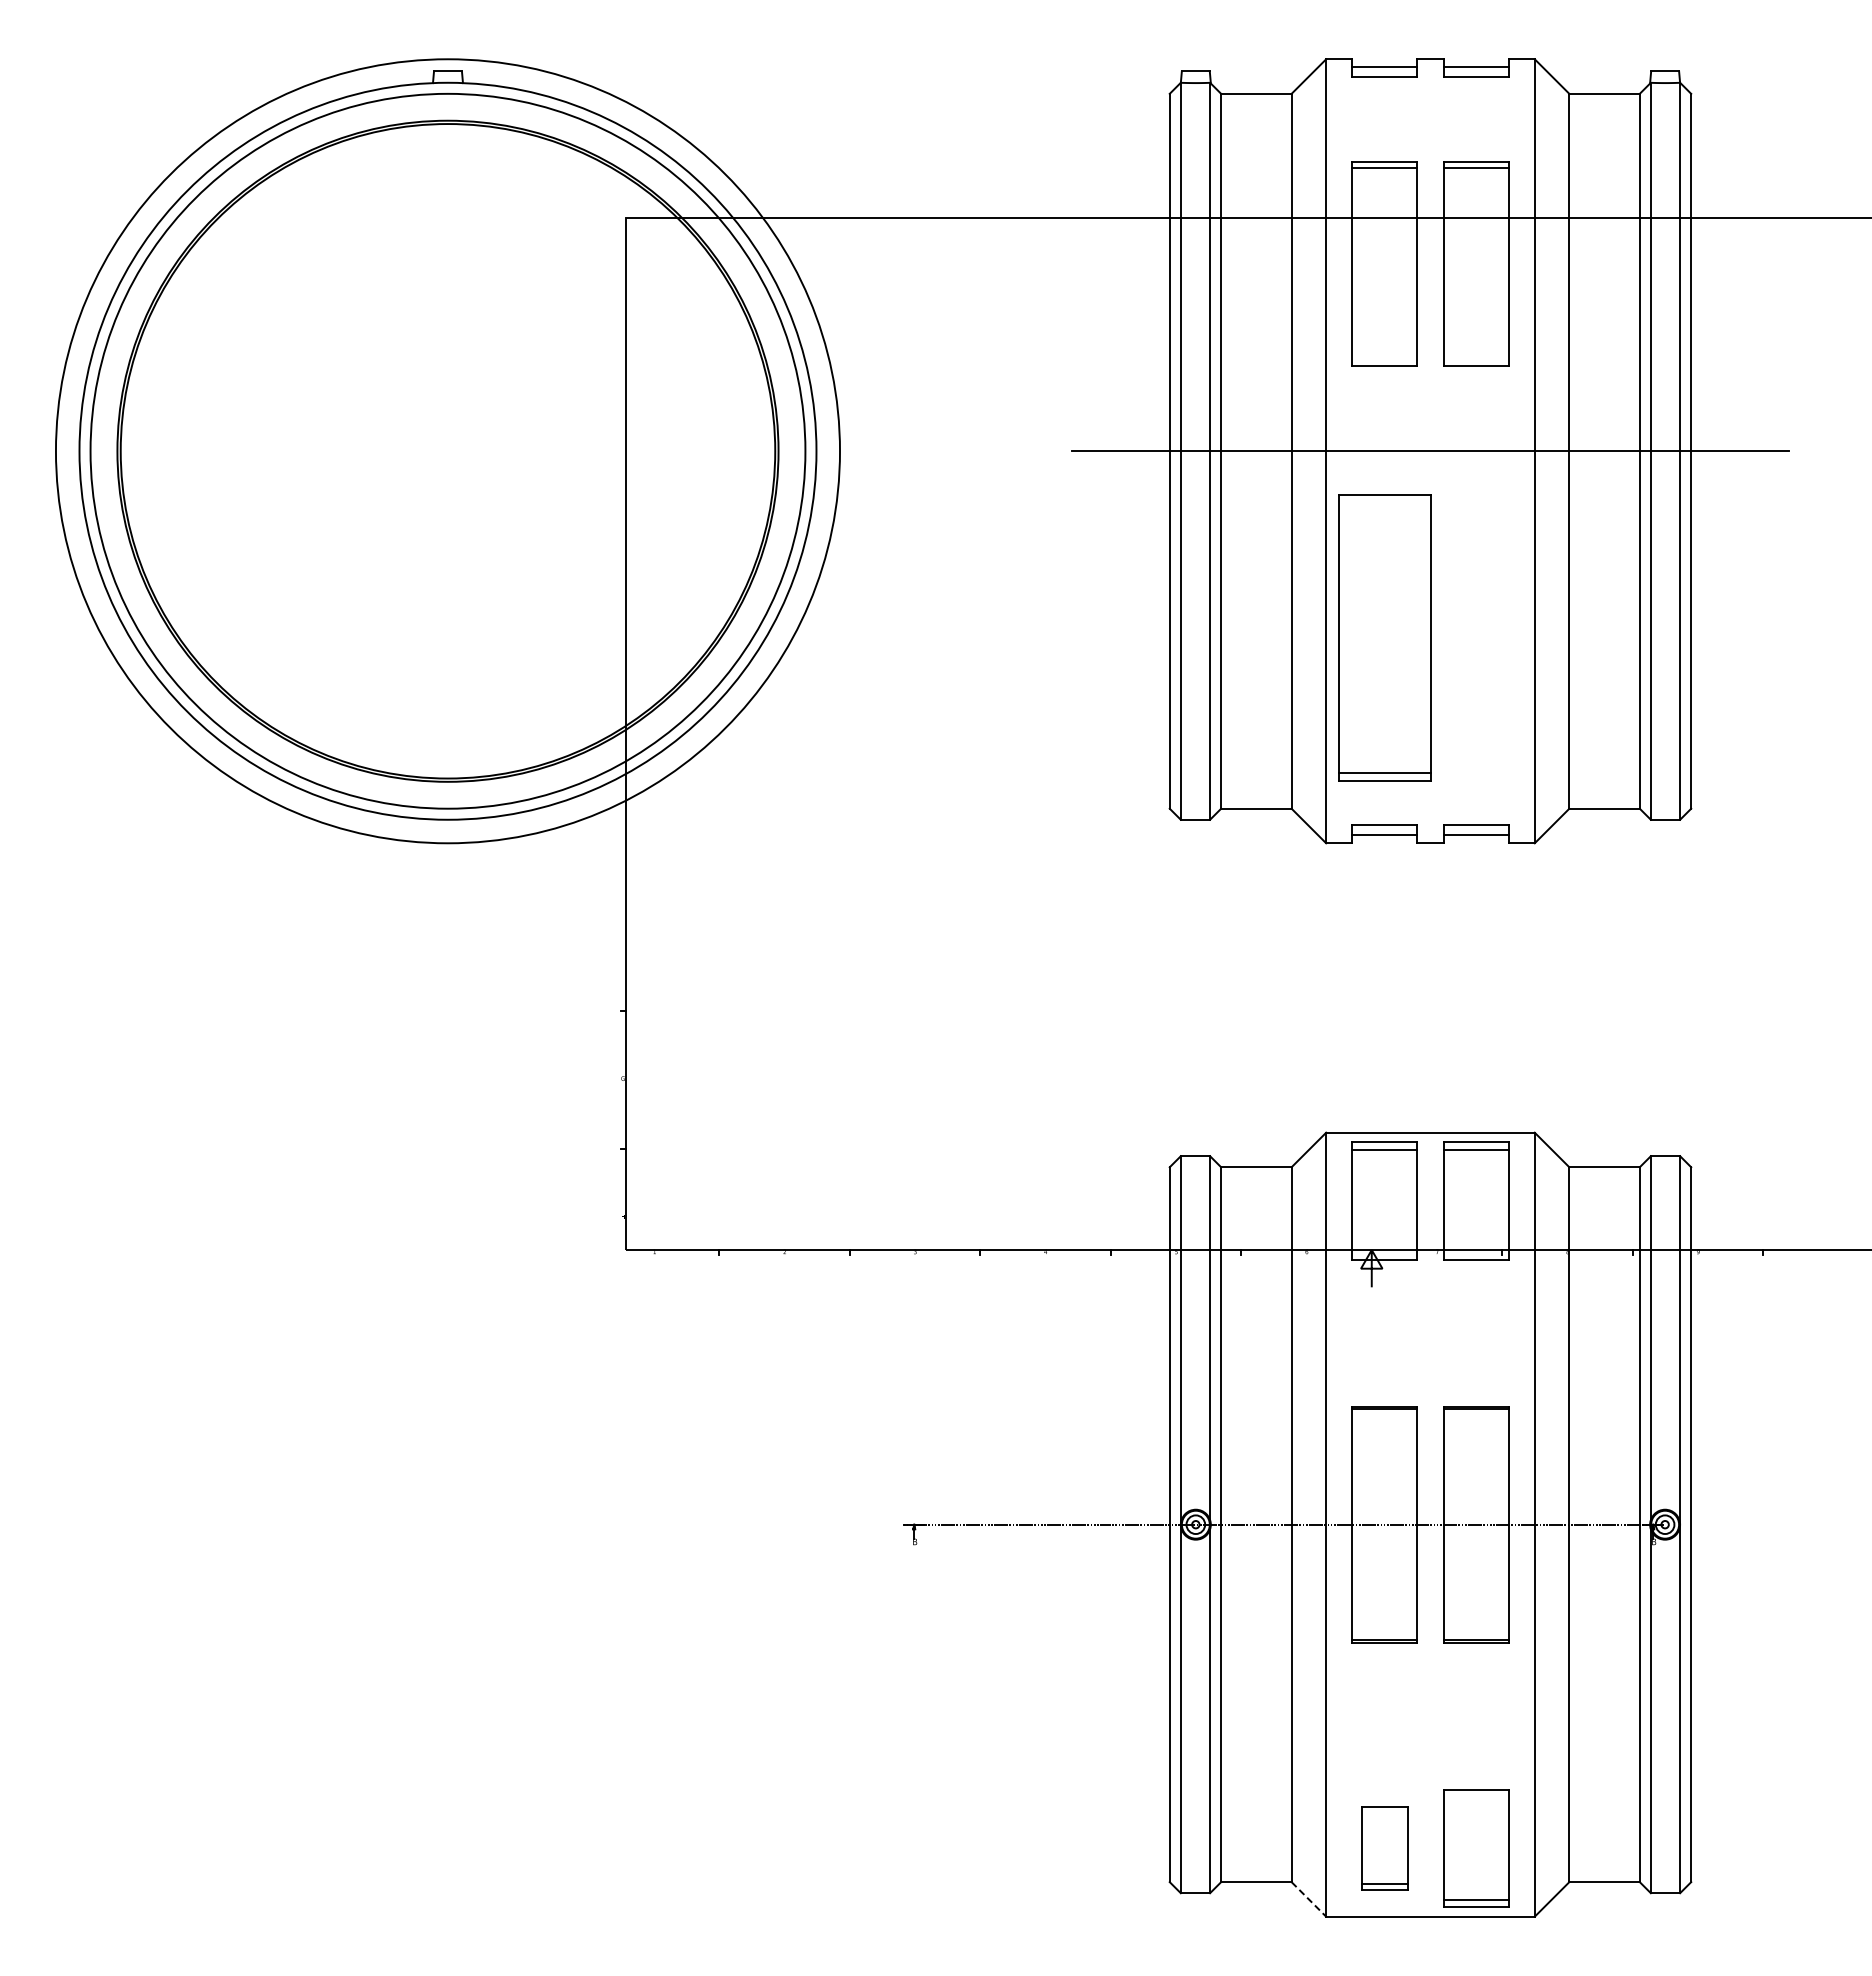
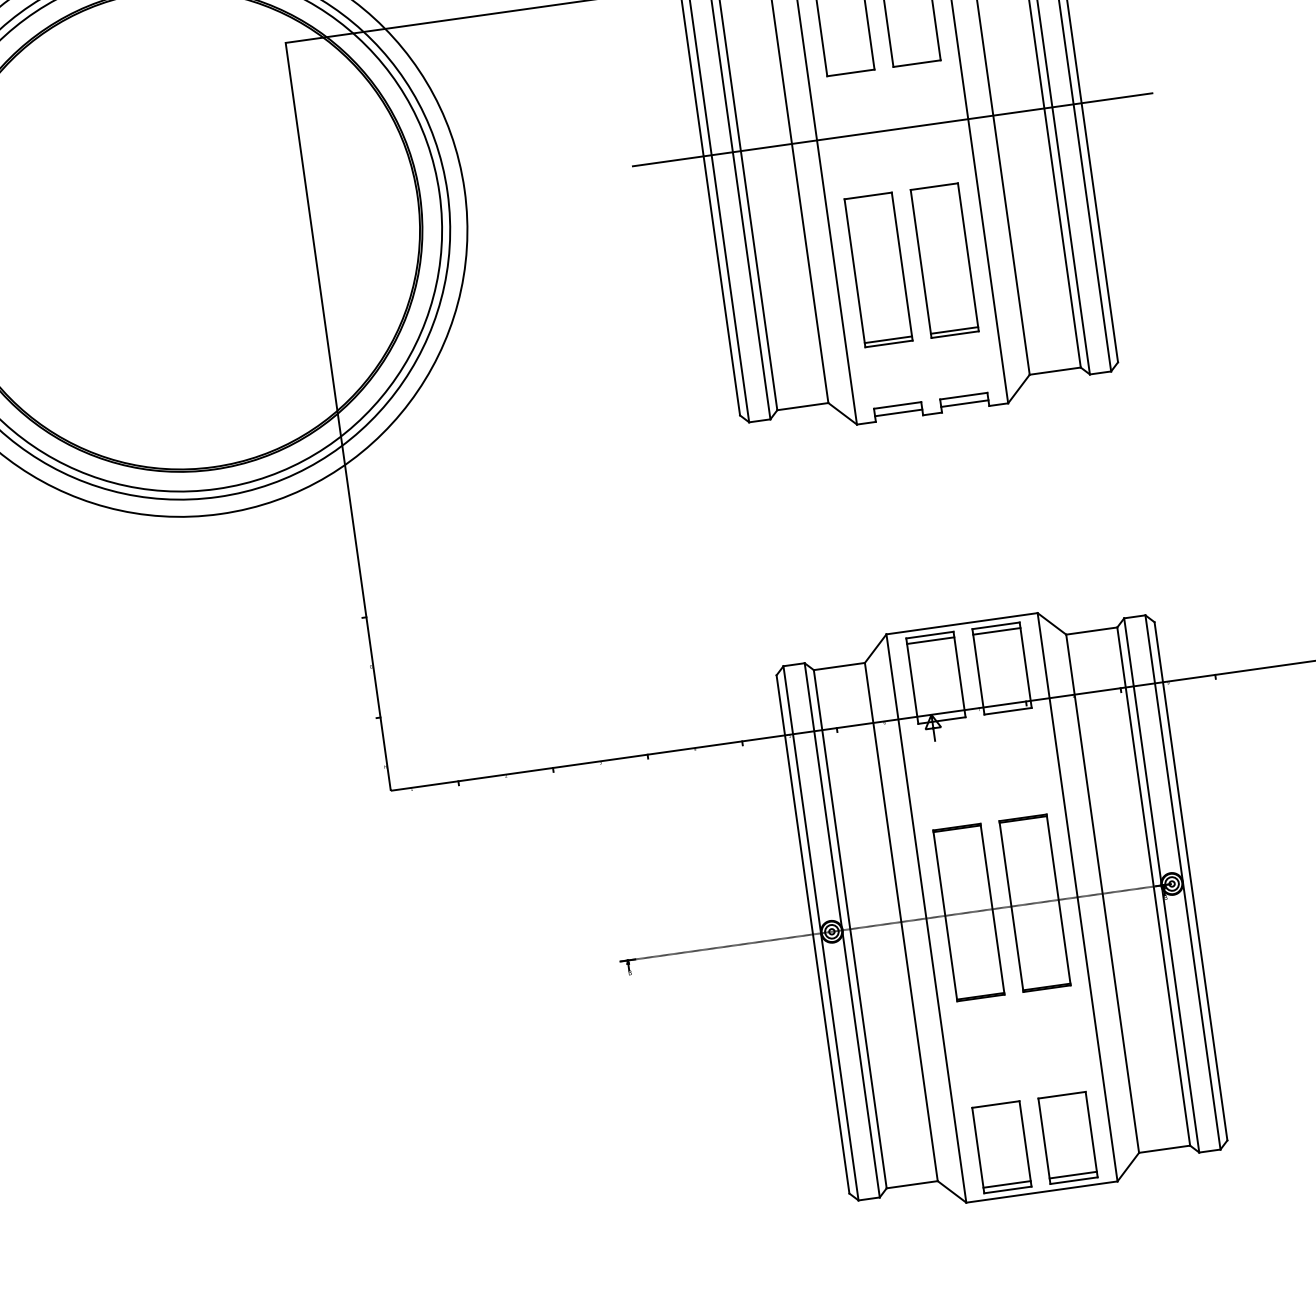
part: (1384, 637) -> (878, 269), size x0.71
part: (1476, 637) -> (944, 260), added
part: (1384, 1848) -> (1001, 1147), size x1.43
line: (1309, 1899) -> (952, 1191), dashed -> solid

